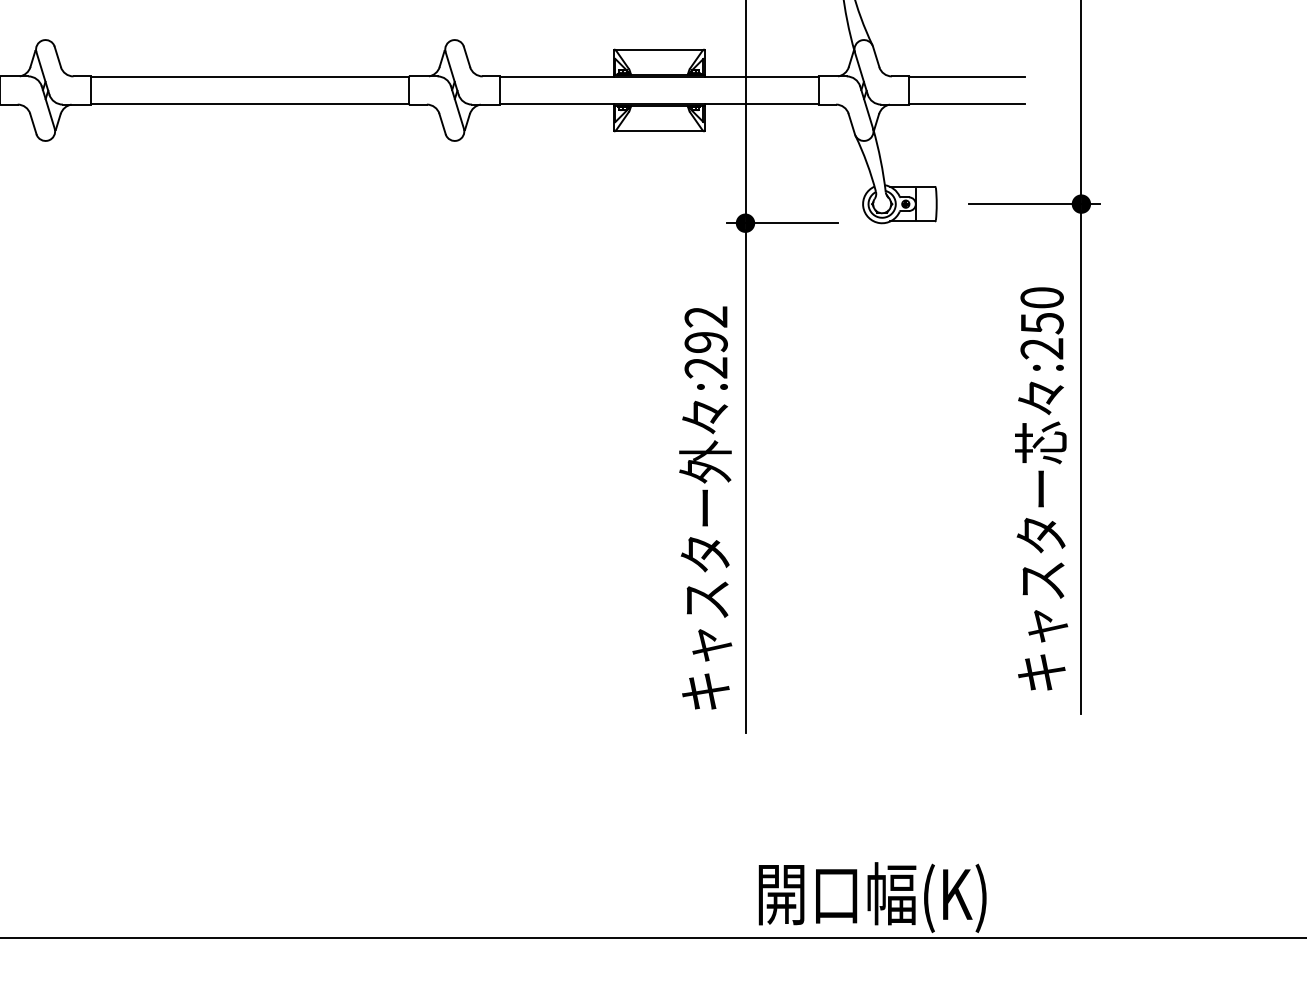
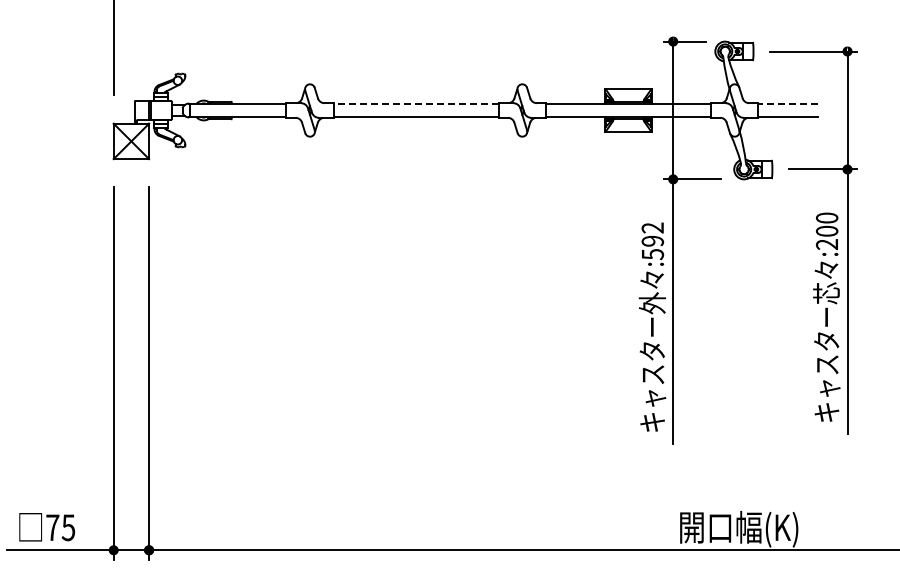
line: (250, 77) -> (416, 103), solid -> dashed
line: (967, 77) -> (788, 103), solid -> dashed
text: (1040, 321) -> (826, 230), :250 -> :200
text: (705, 367) -> (652, 254), :292 -> :592

